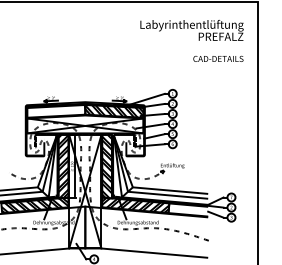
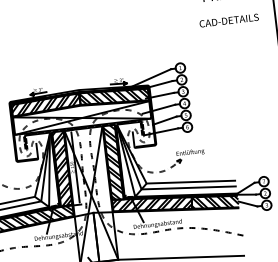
hatch: (55, 111) -> (45, 105), added
hatch: (188, 209) -> (215, 201), added

